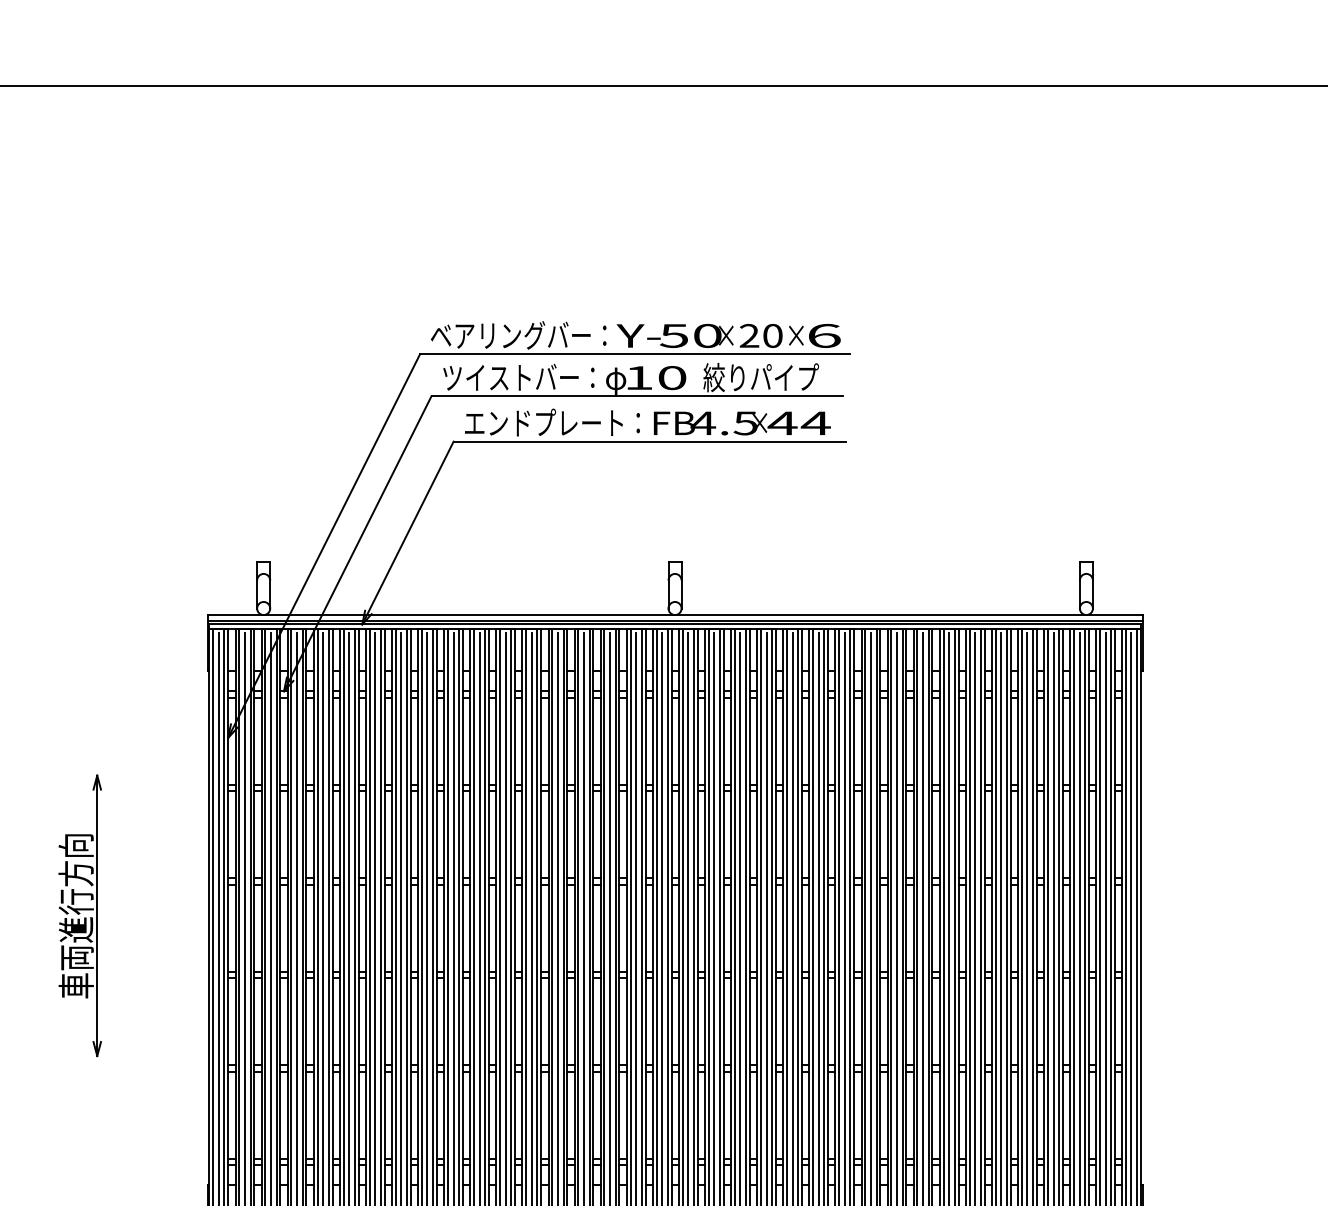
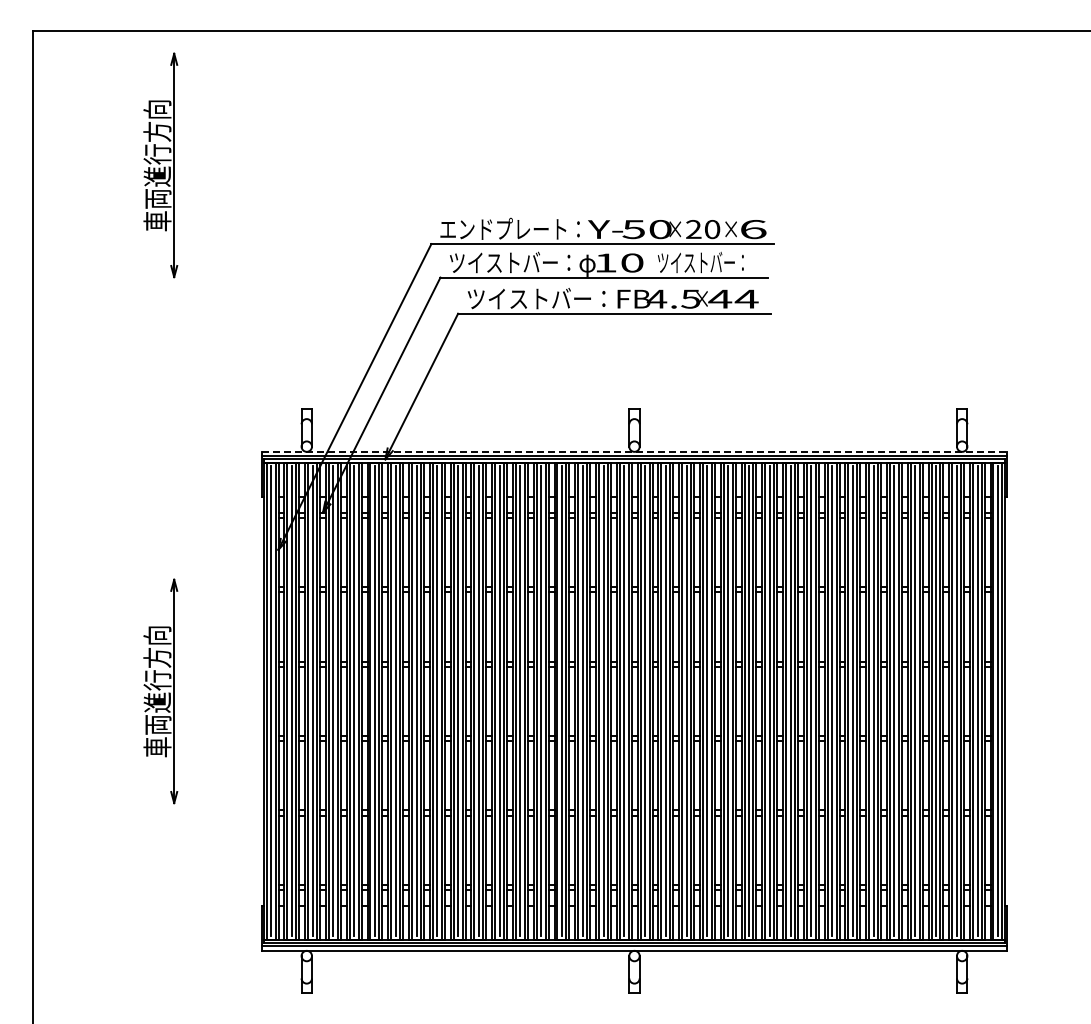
part: (80, 255) -> (160, 165), added
text: (510, 334) -> (503, 228), ベアリングバー： -> エンドプレート：
text: (761, 377) -> (703, 262), 絞りパイプ -> ツイストバー：
text: (552, 422) -> (536, 298), エンドプレート： -> ツイストバー：
line: (675, 614) -> (634, 451), solid -> dashed

